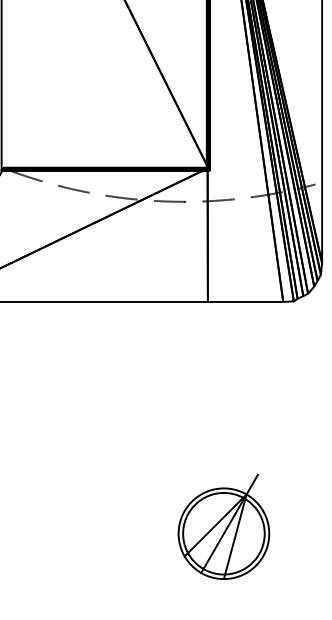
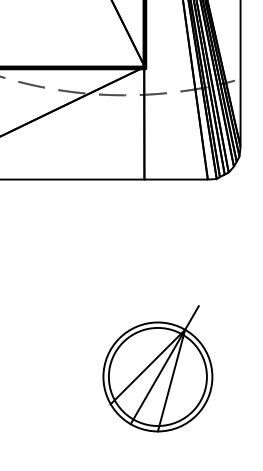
part: (223, 526) -> (157, 368), size x1.43

